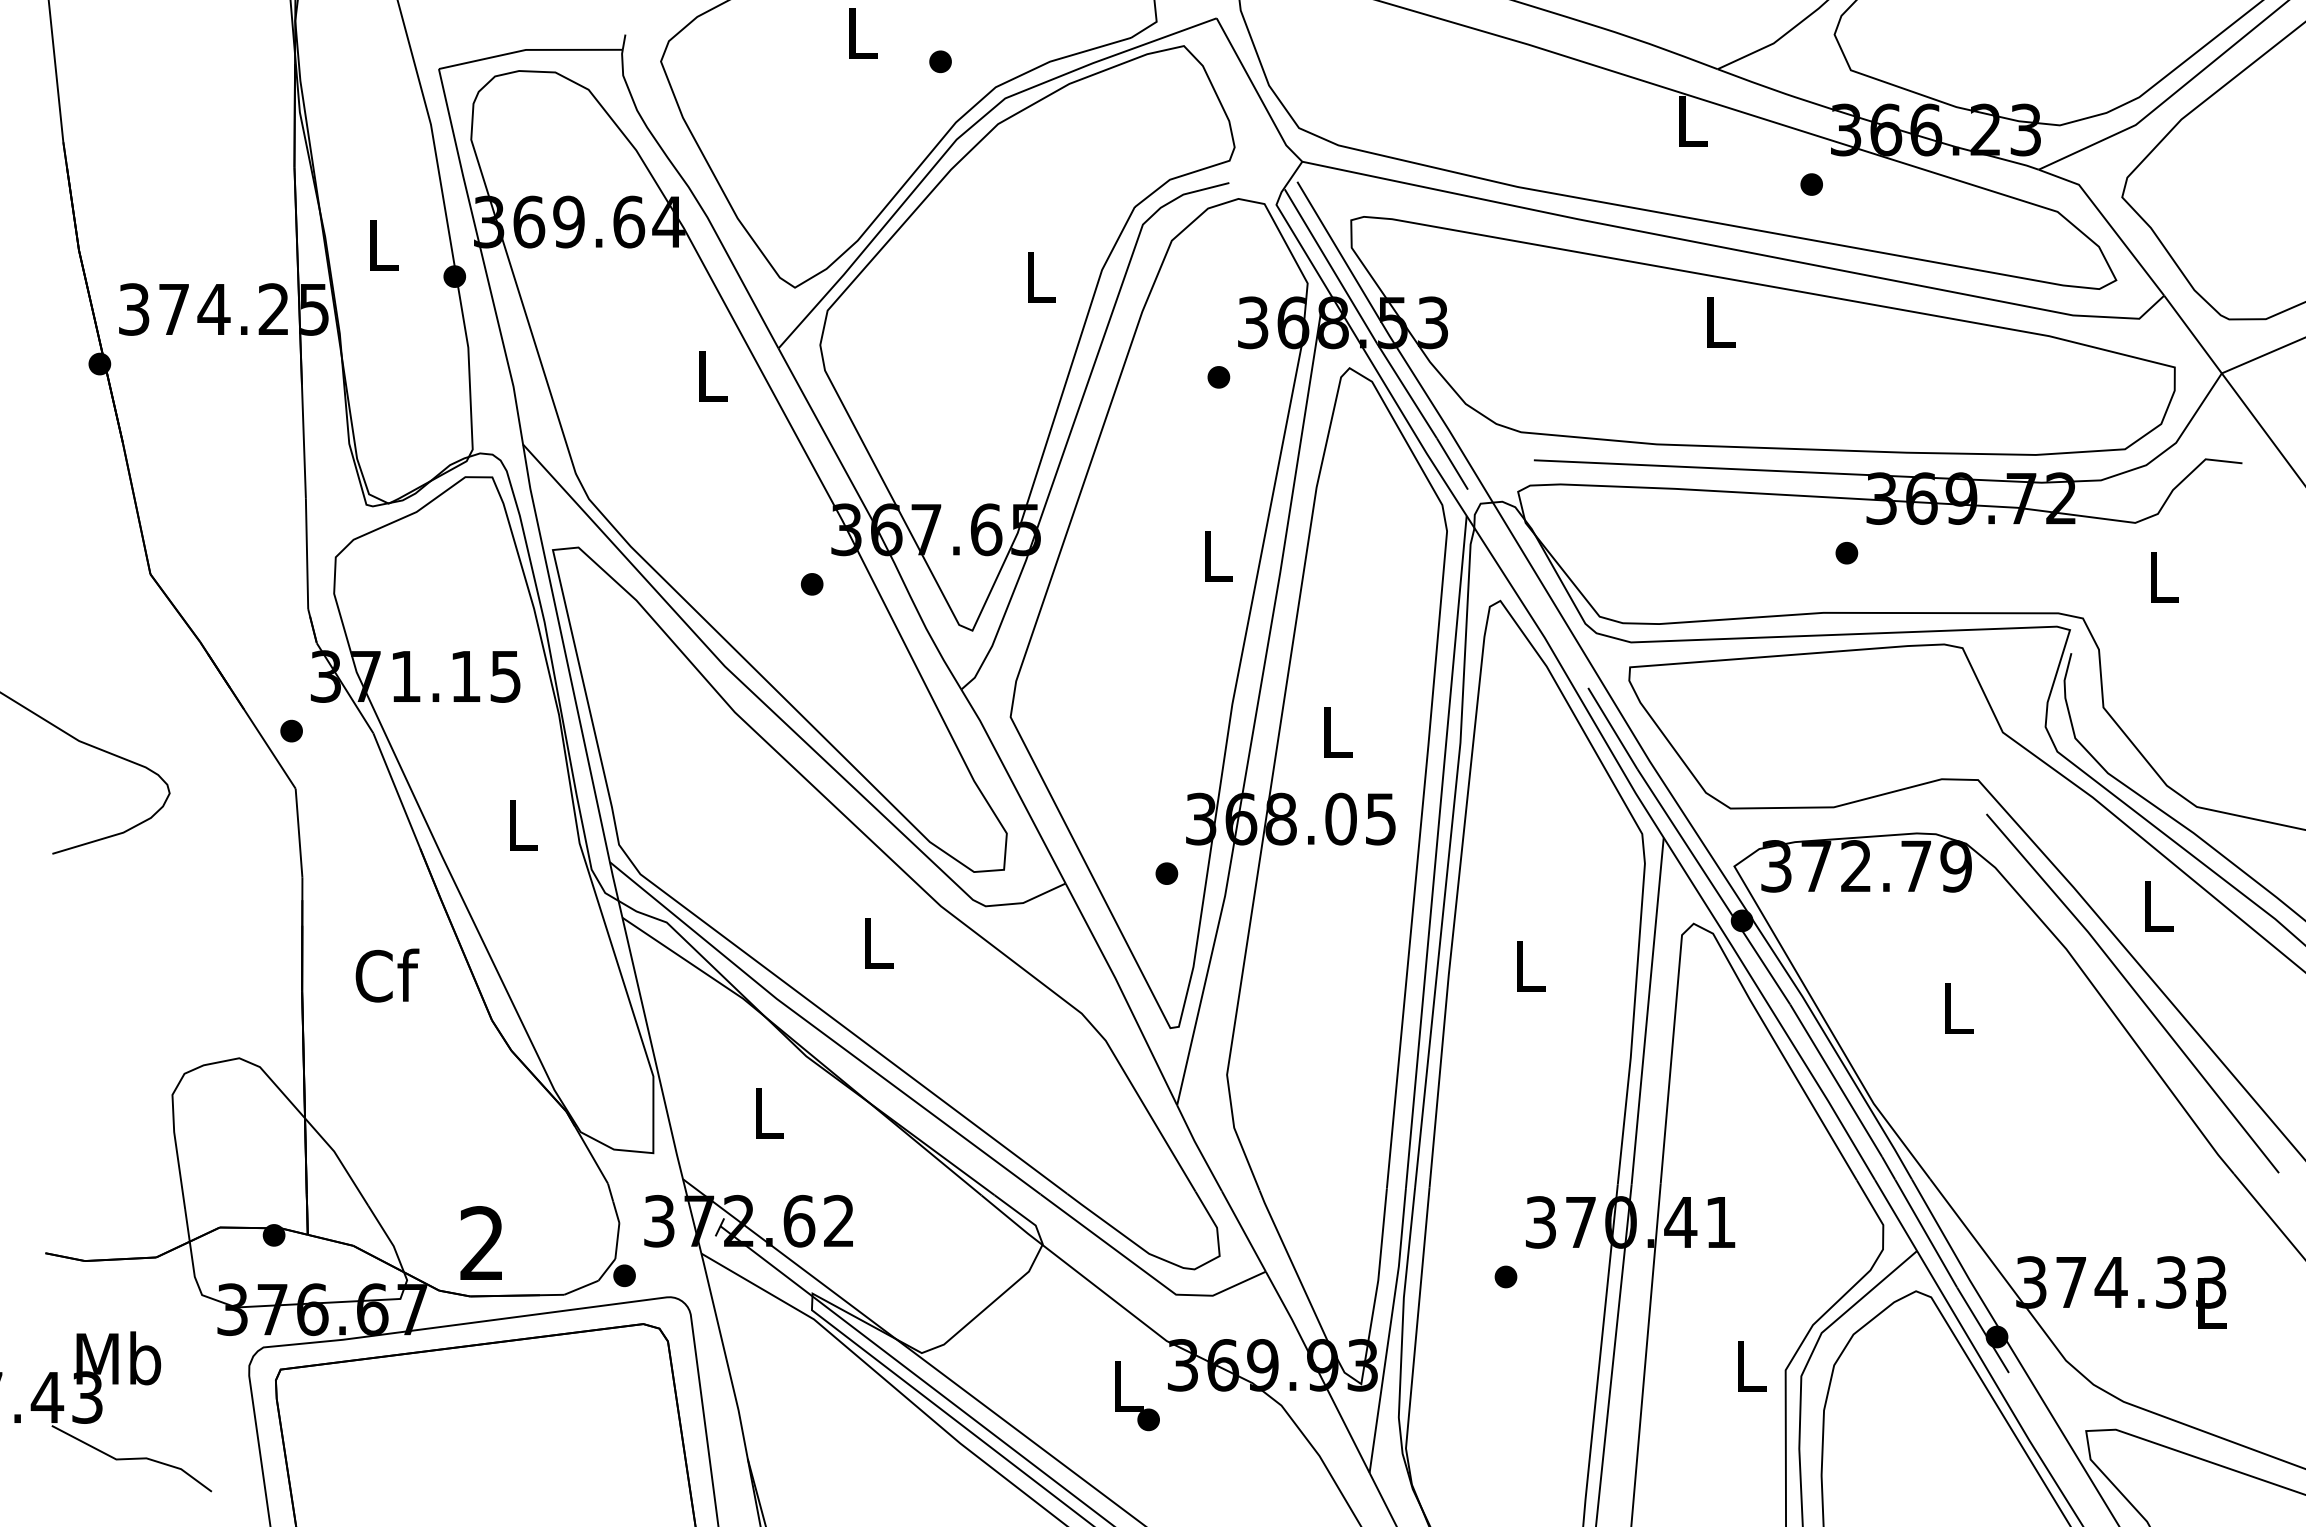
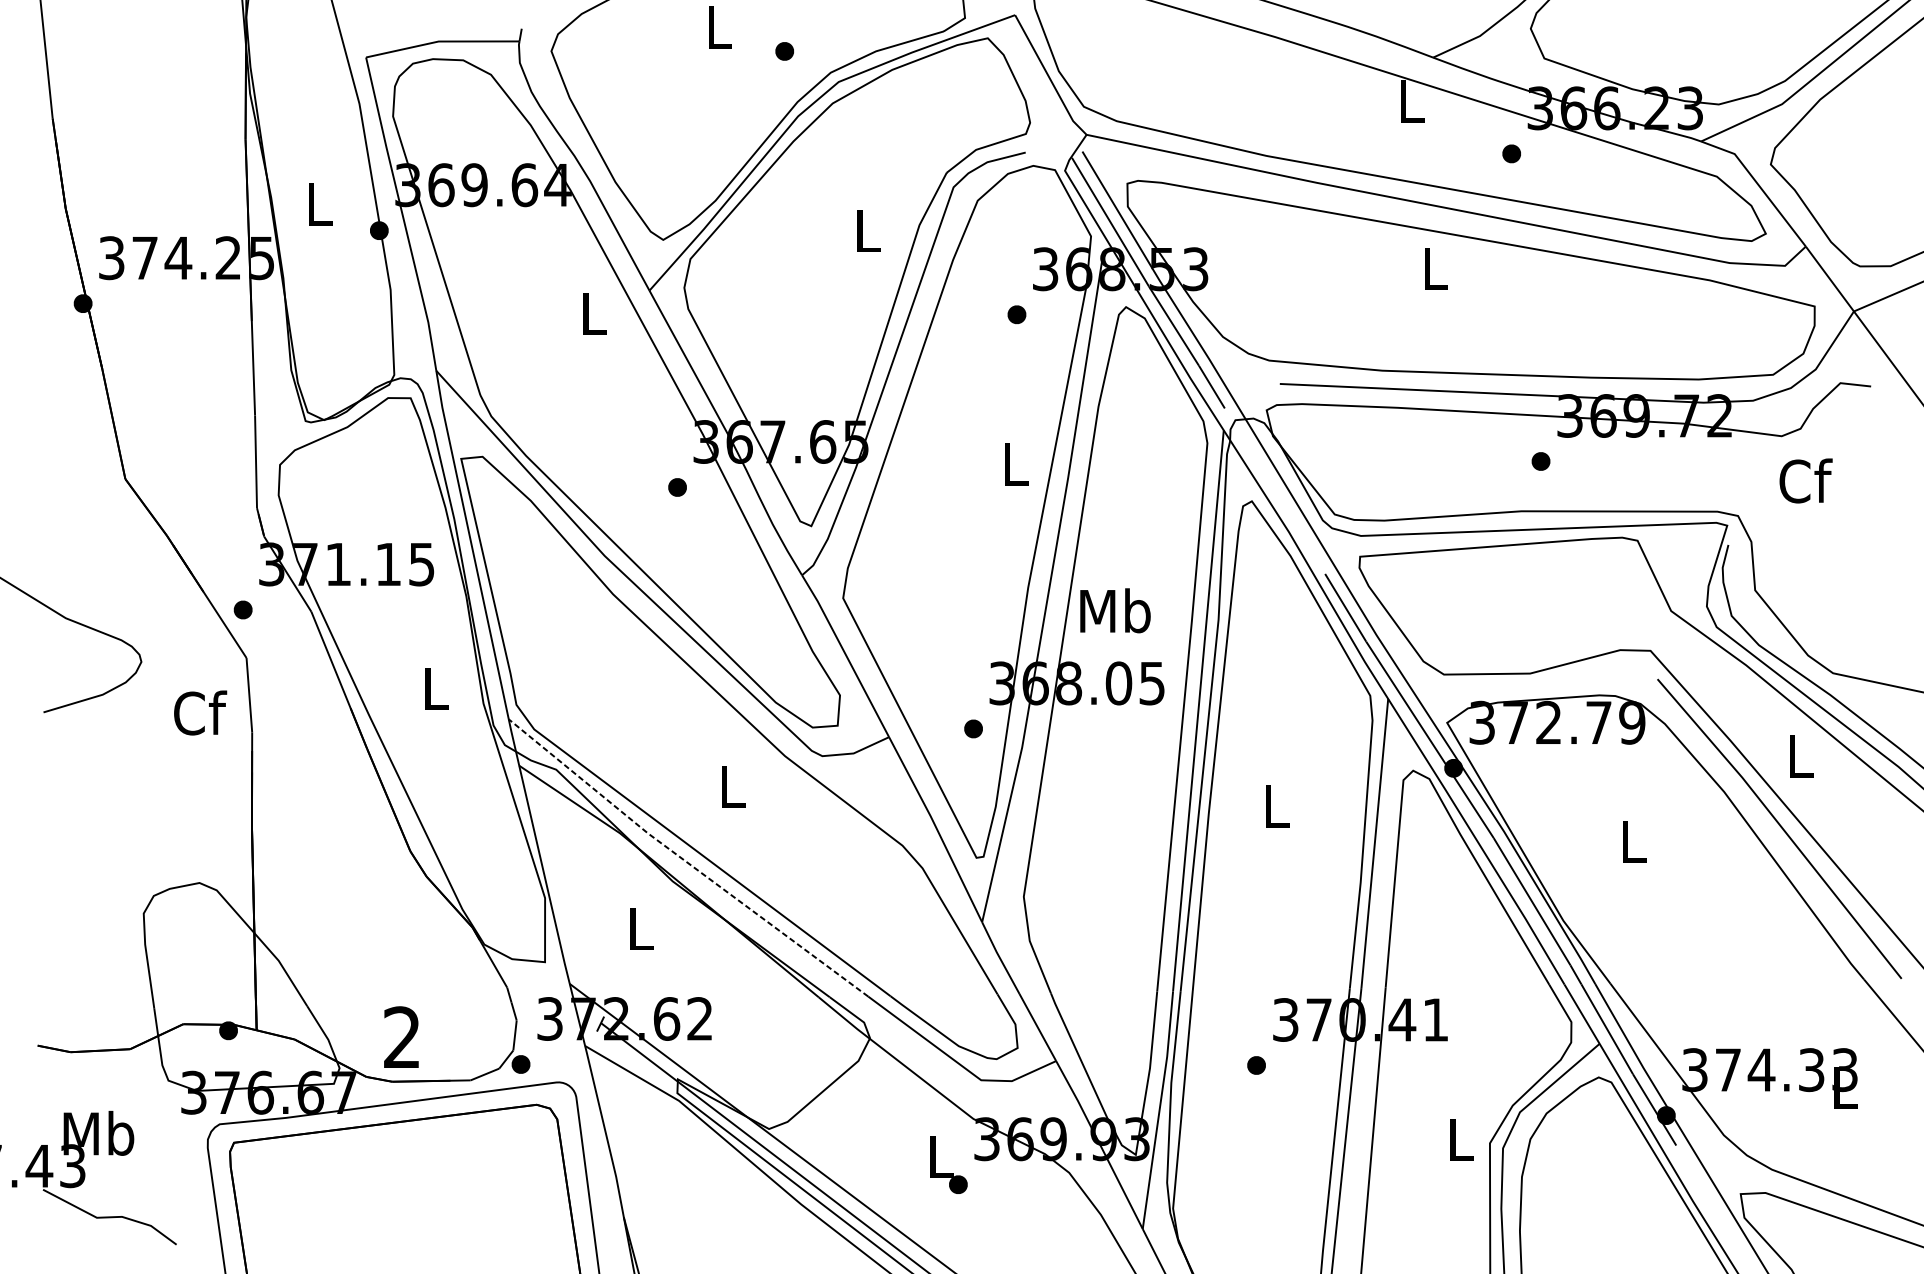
text: (2164, 576) -> (1806, 480), L -> Cf
text: (1336, 732) -> (1115, 611), L -> Mb
text: (387, 975) -> (200, 712), moved
line: (821, 1032) -> (685, 861), solid -> dashed

